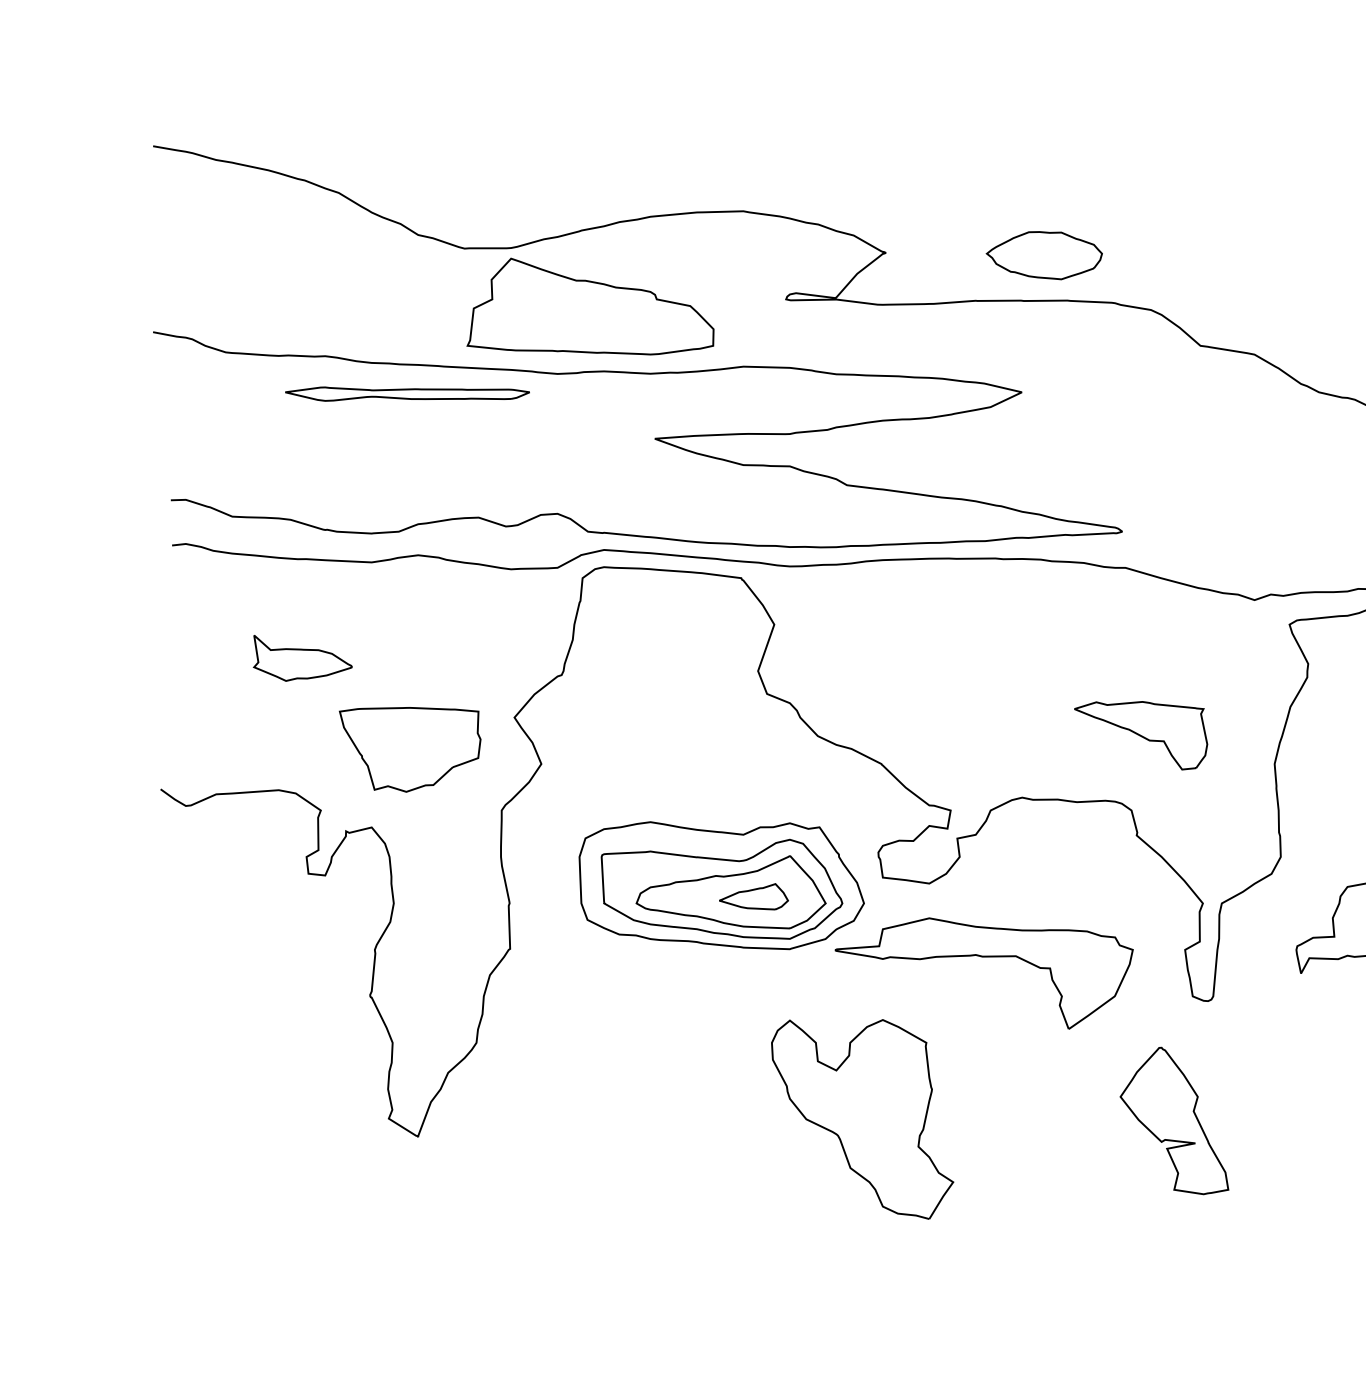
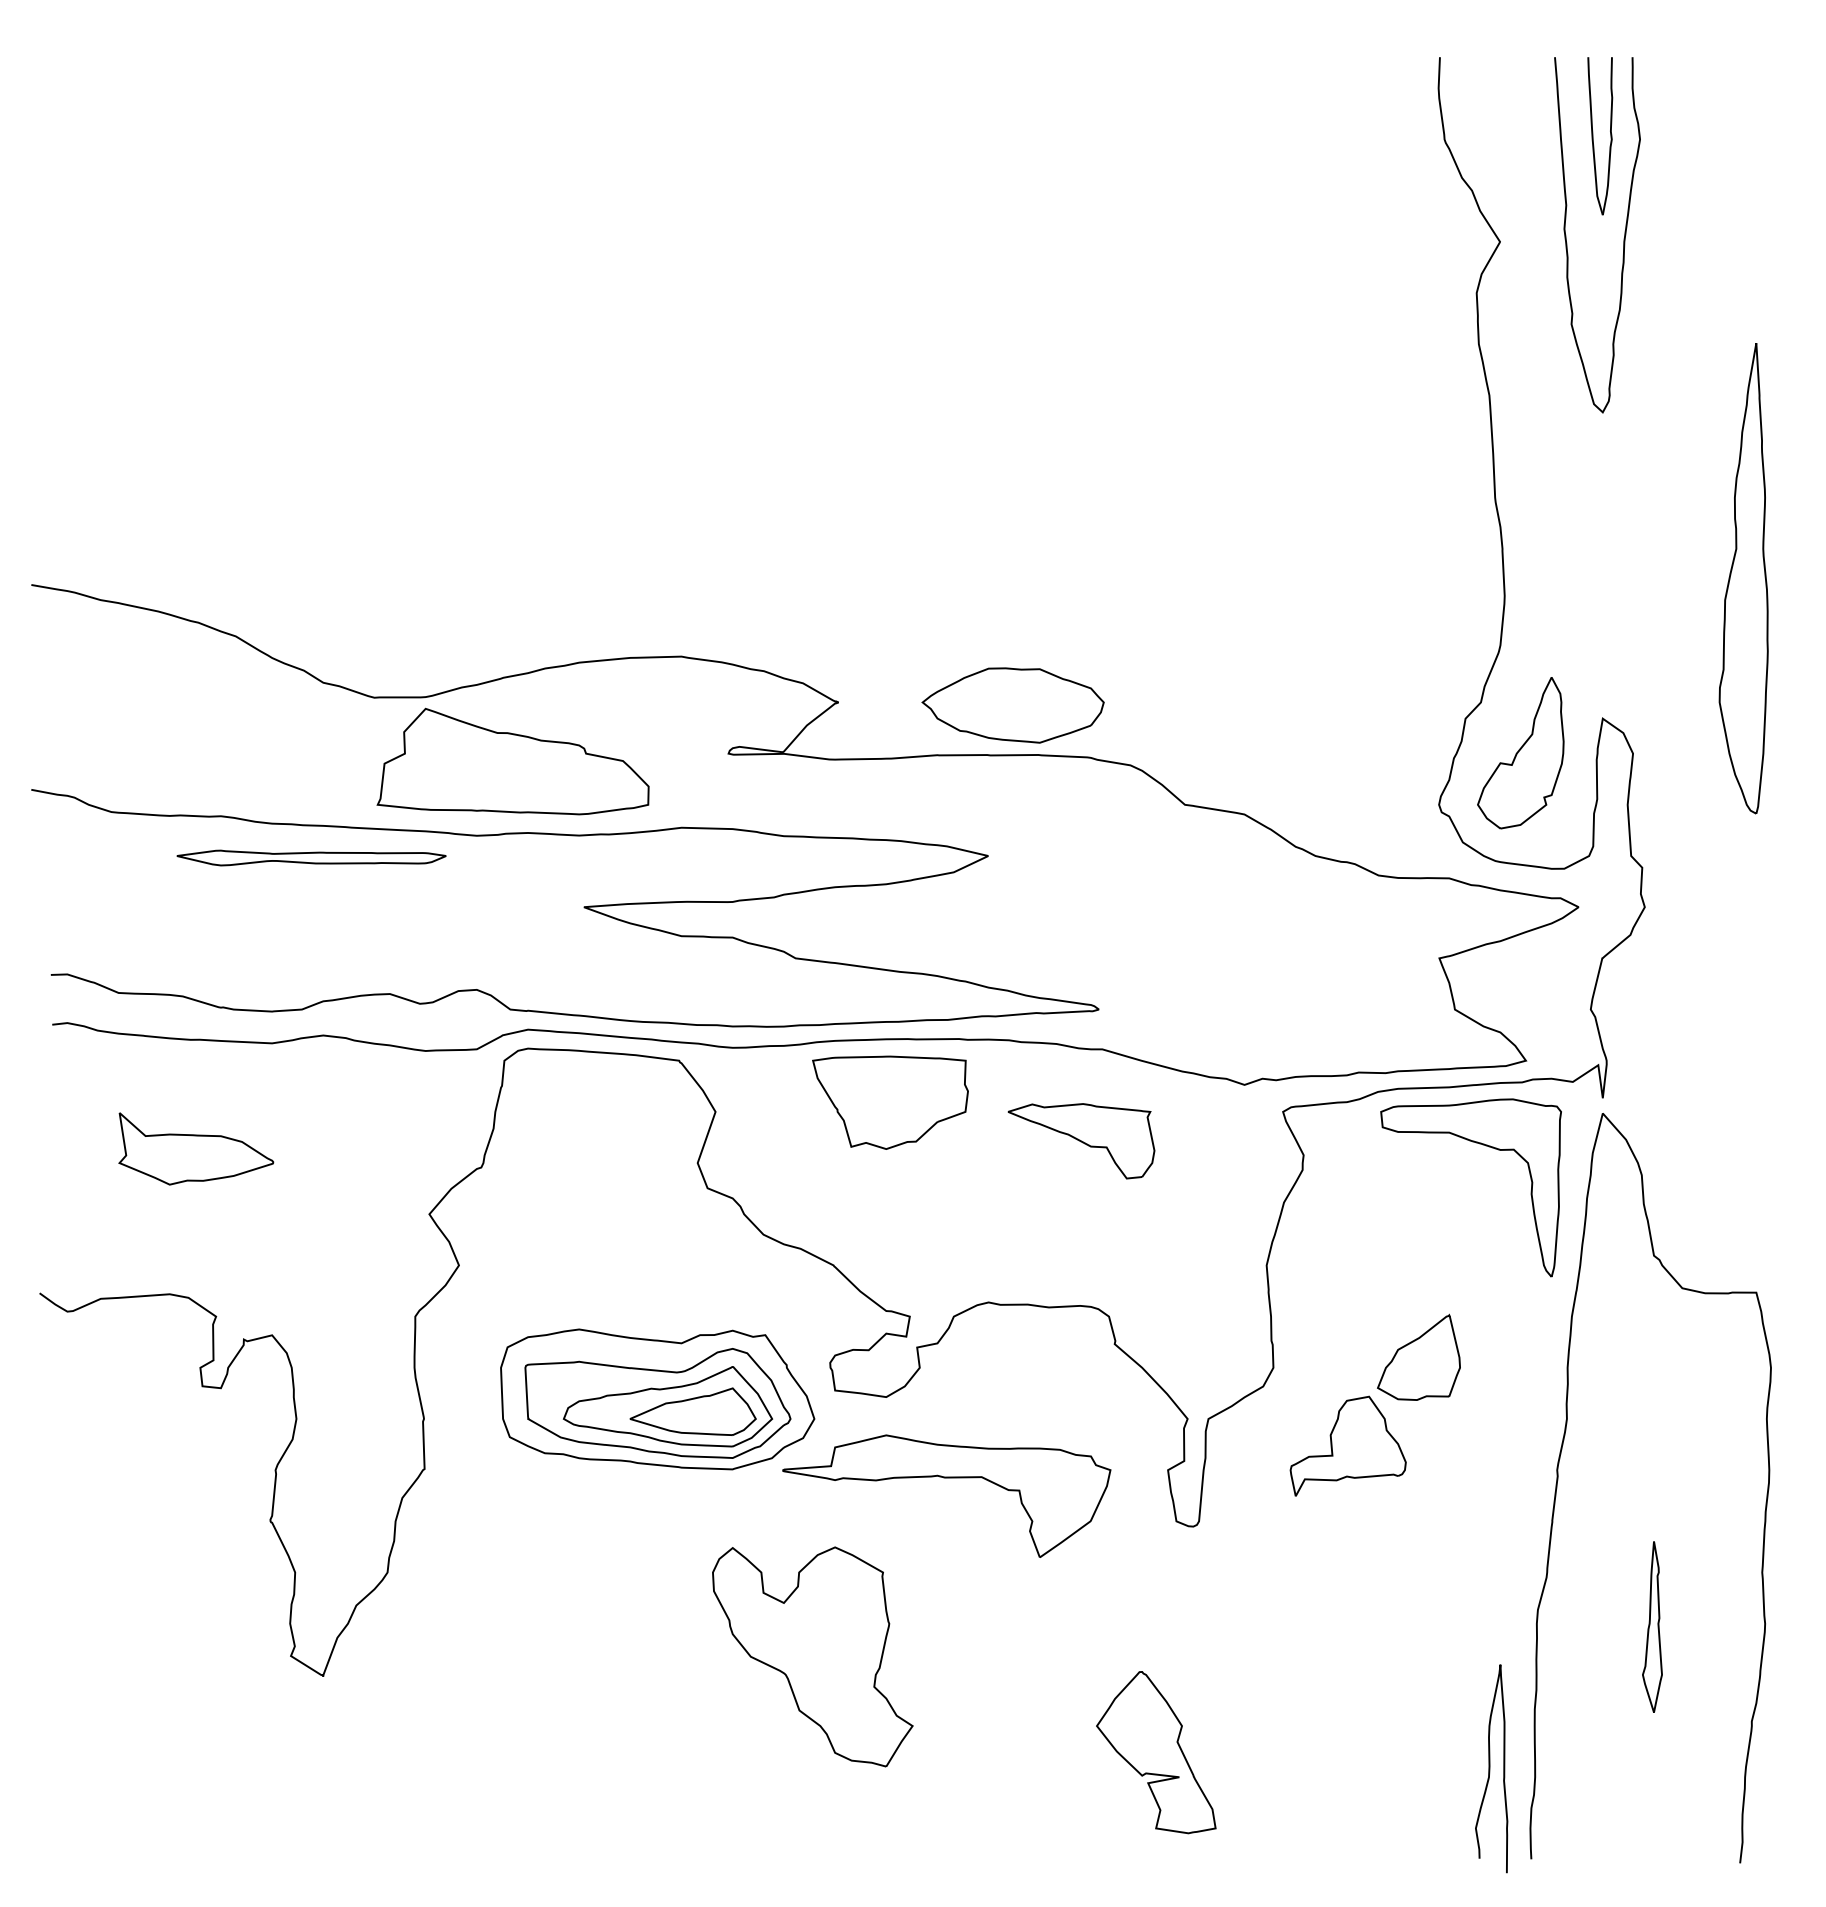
part: (1043, 255) -> (1012, 705), size x1.43
part: (303, 657) -> (196, 1148), size x1.43
part: (1141, 735) -> (1081, 1141), moved
part: (410, 749) -> (890, 1102), moved
part: (753, 896) -> (692, 1411), size x1.67
part: (1174, 1120) -> (1156, 1752), moved

